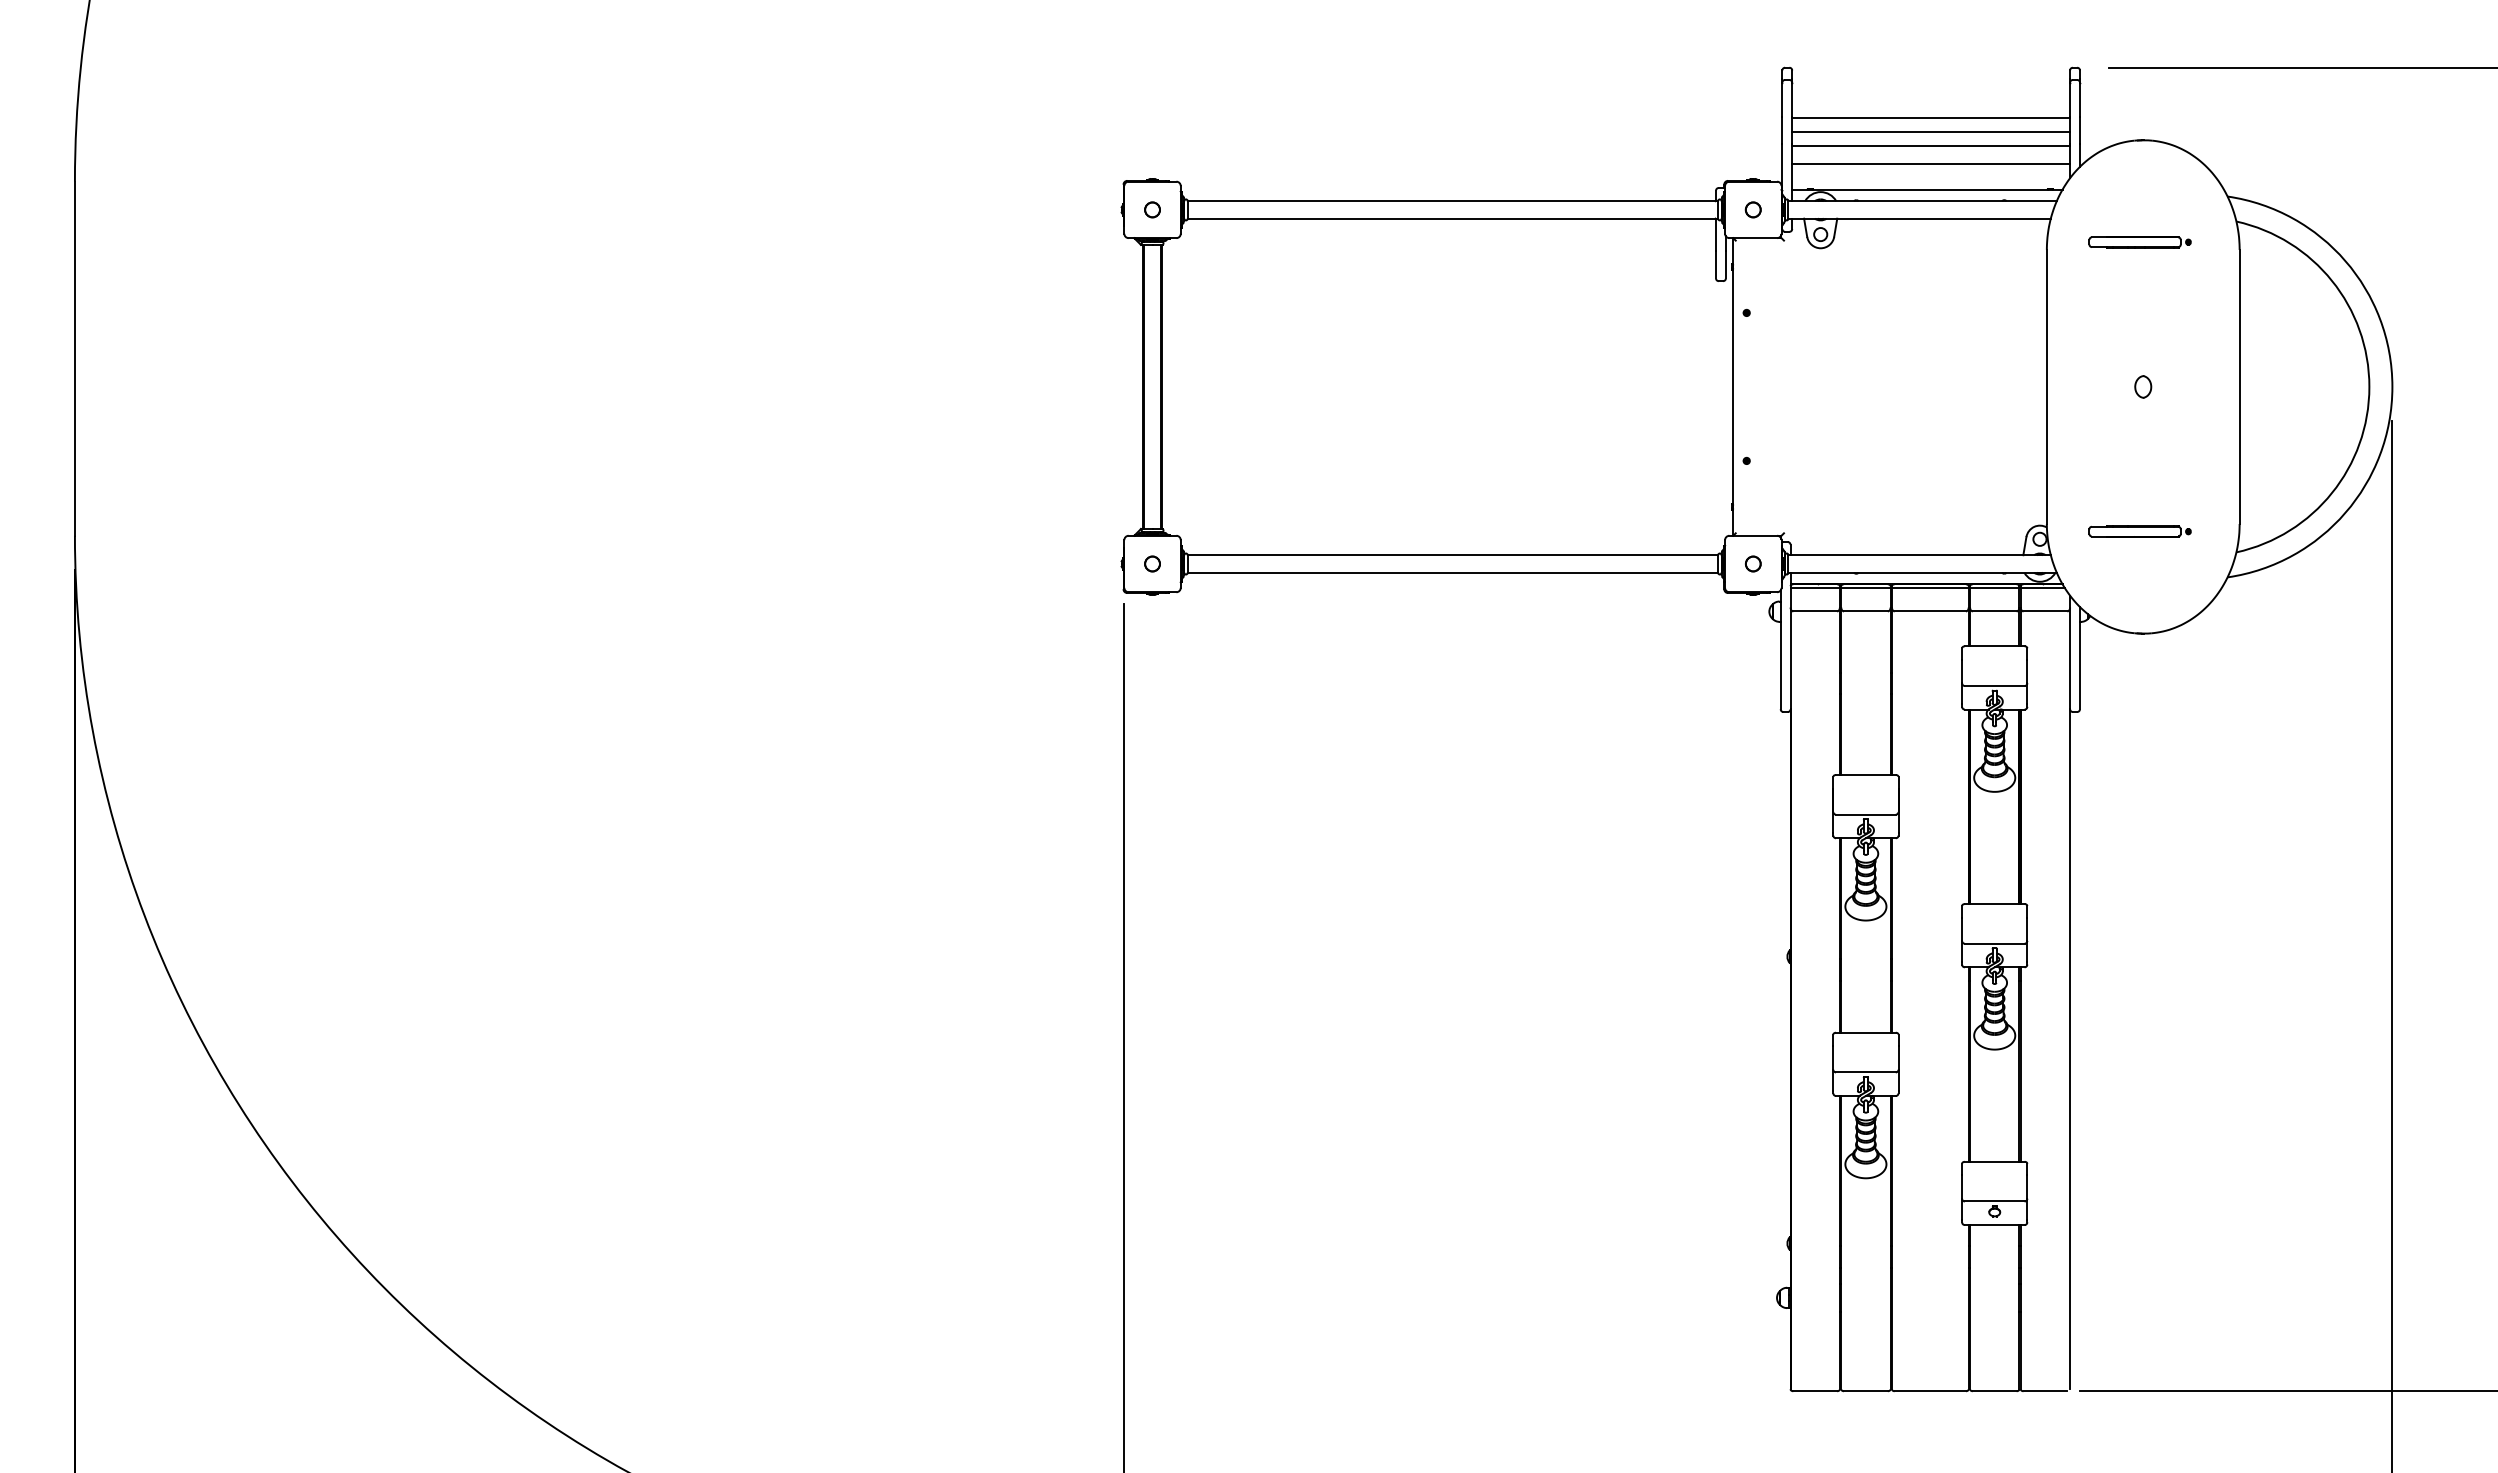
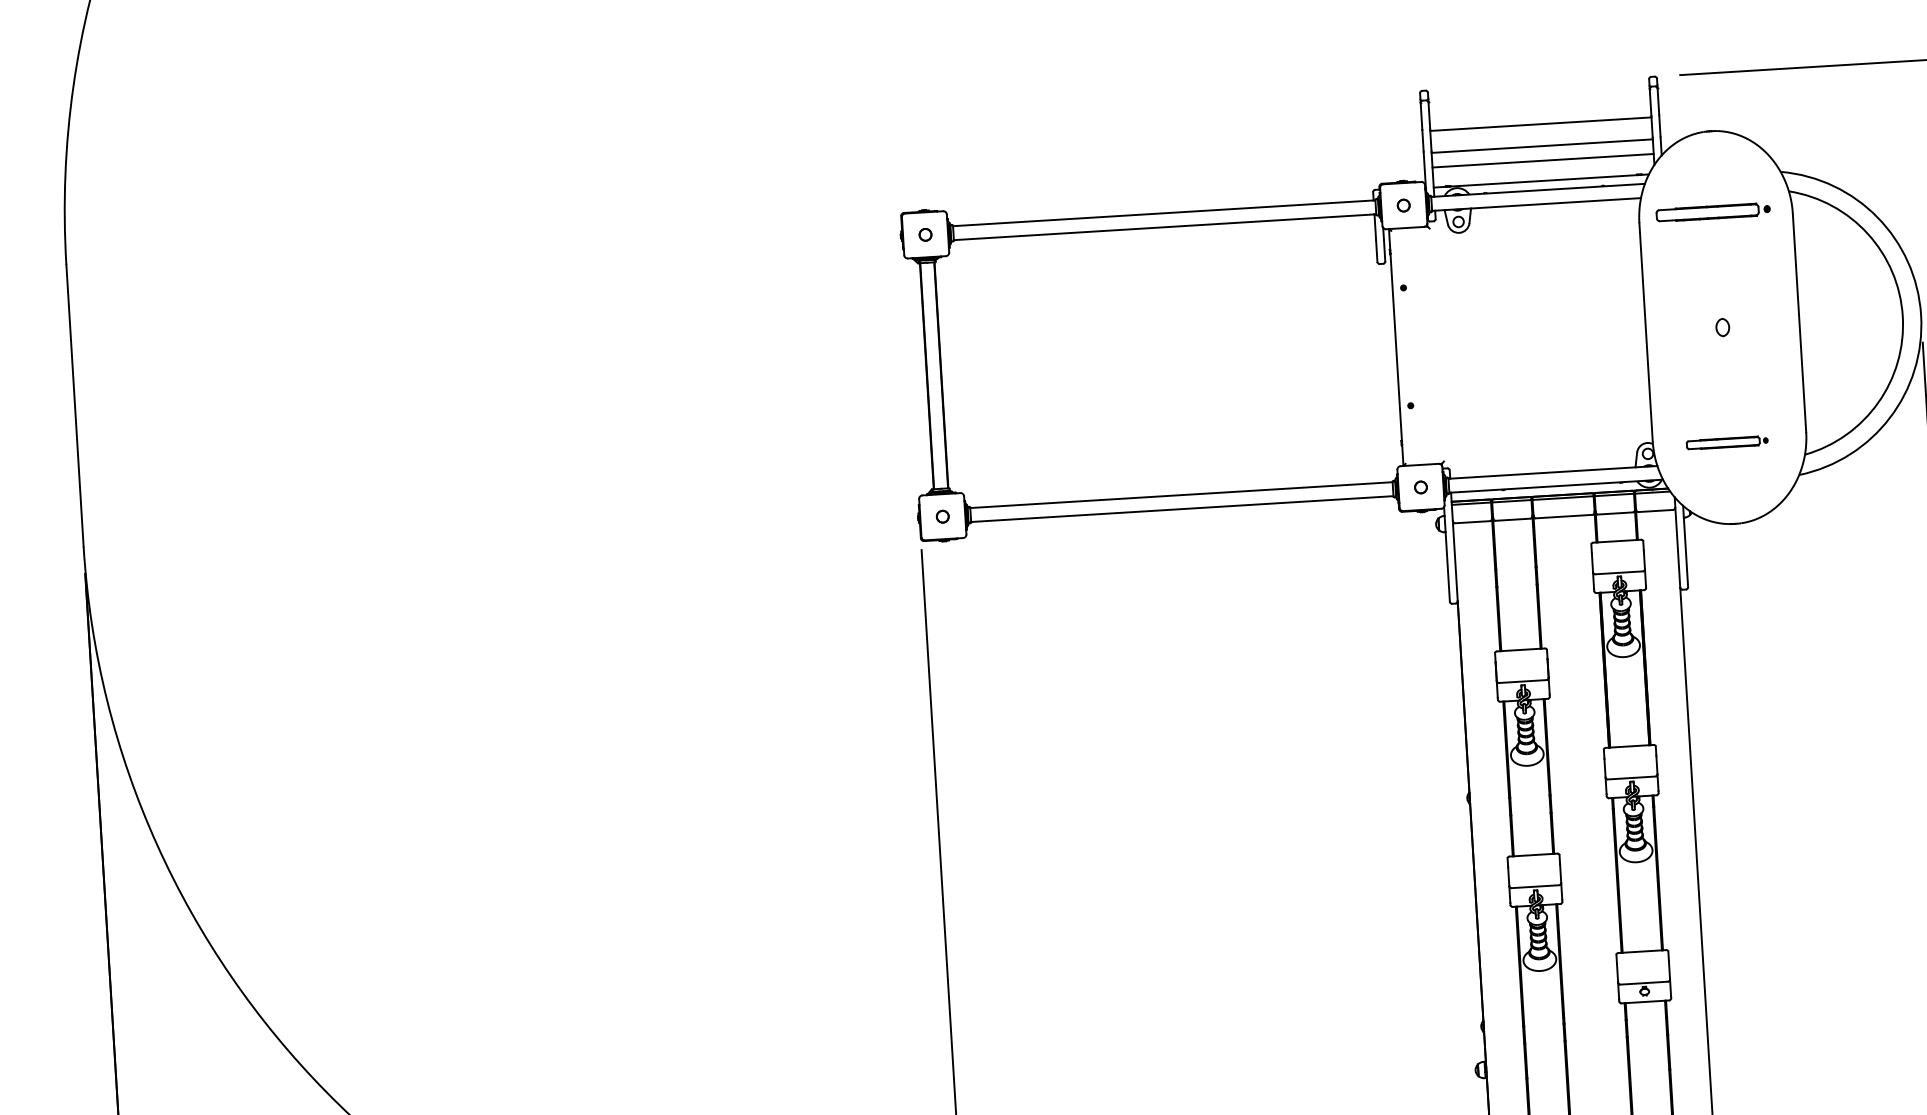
line: (1931, 132) -> (1541, 135), removed
part: (2139, 242) -> (1712, 212), size x1.4

